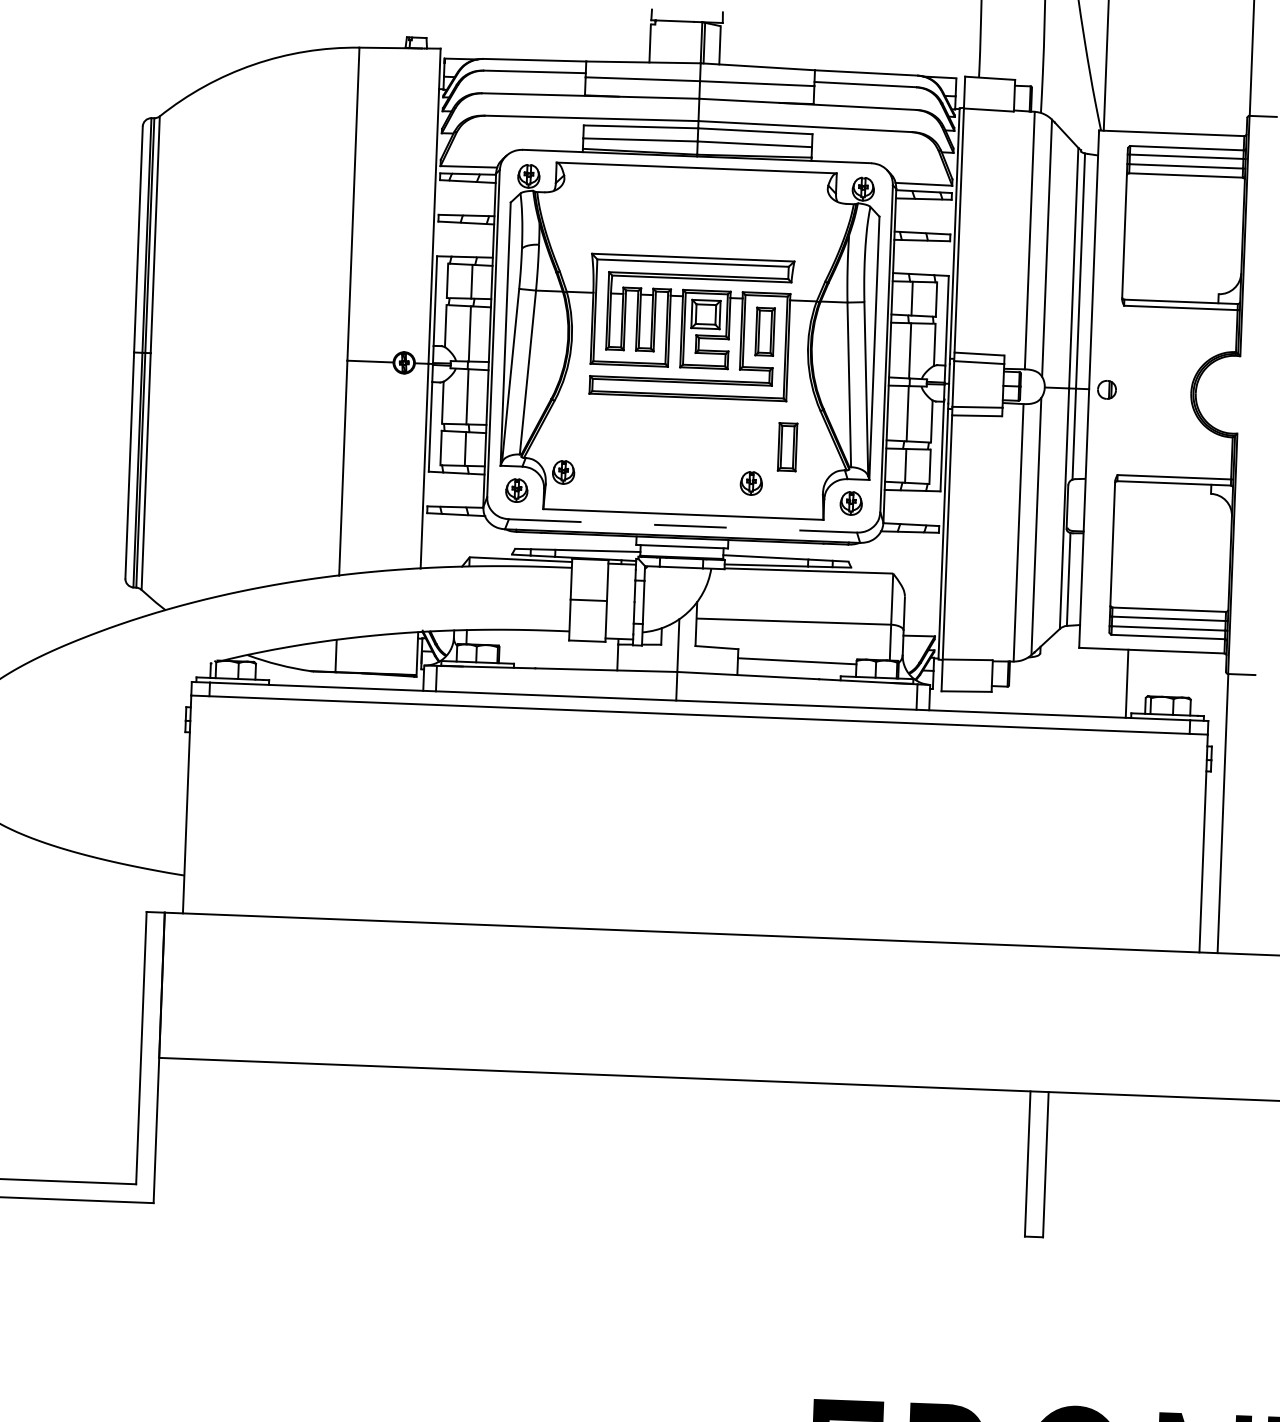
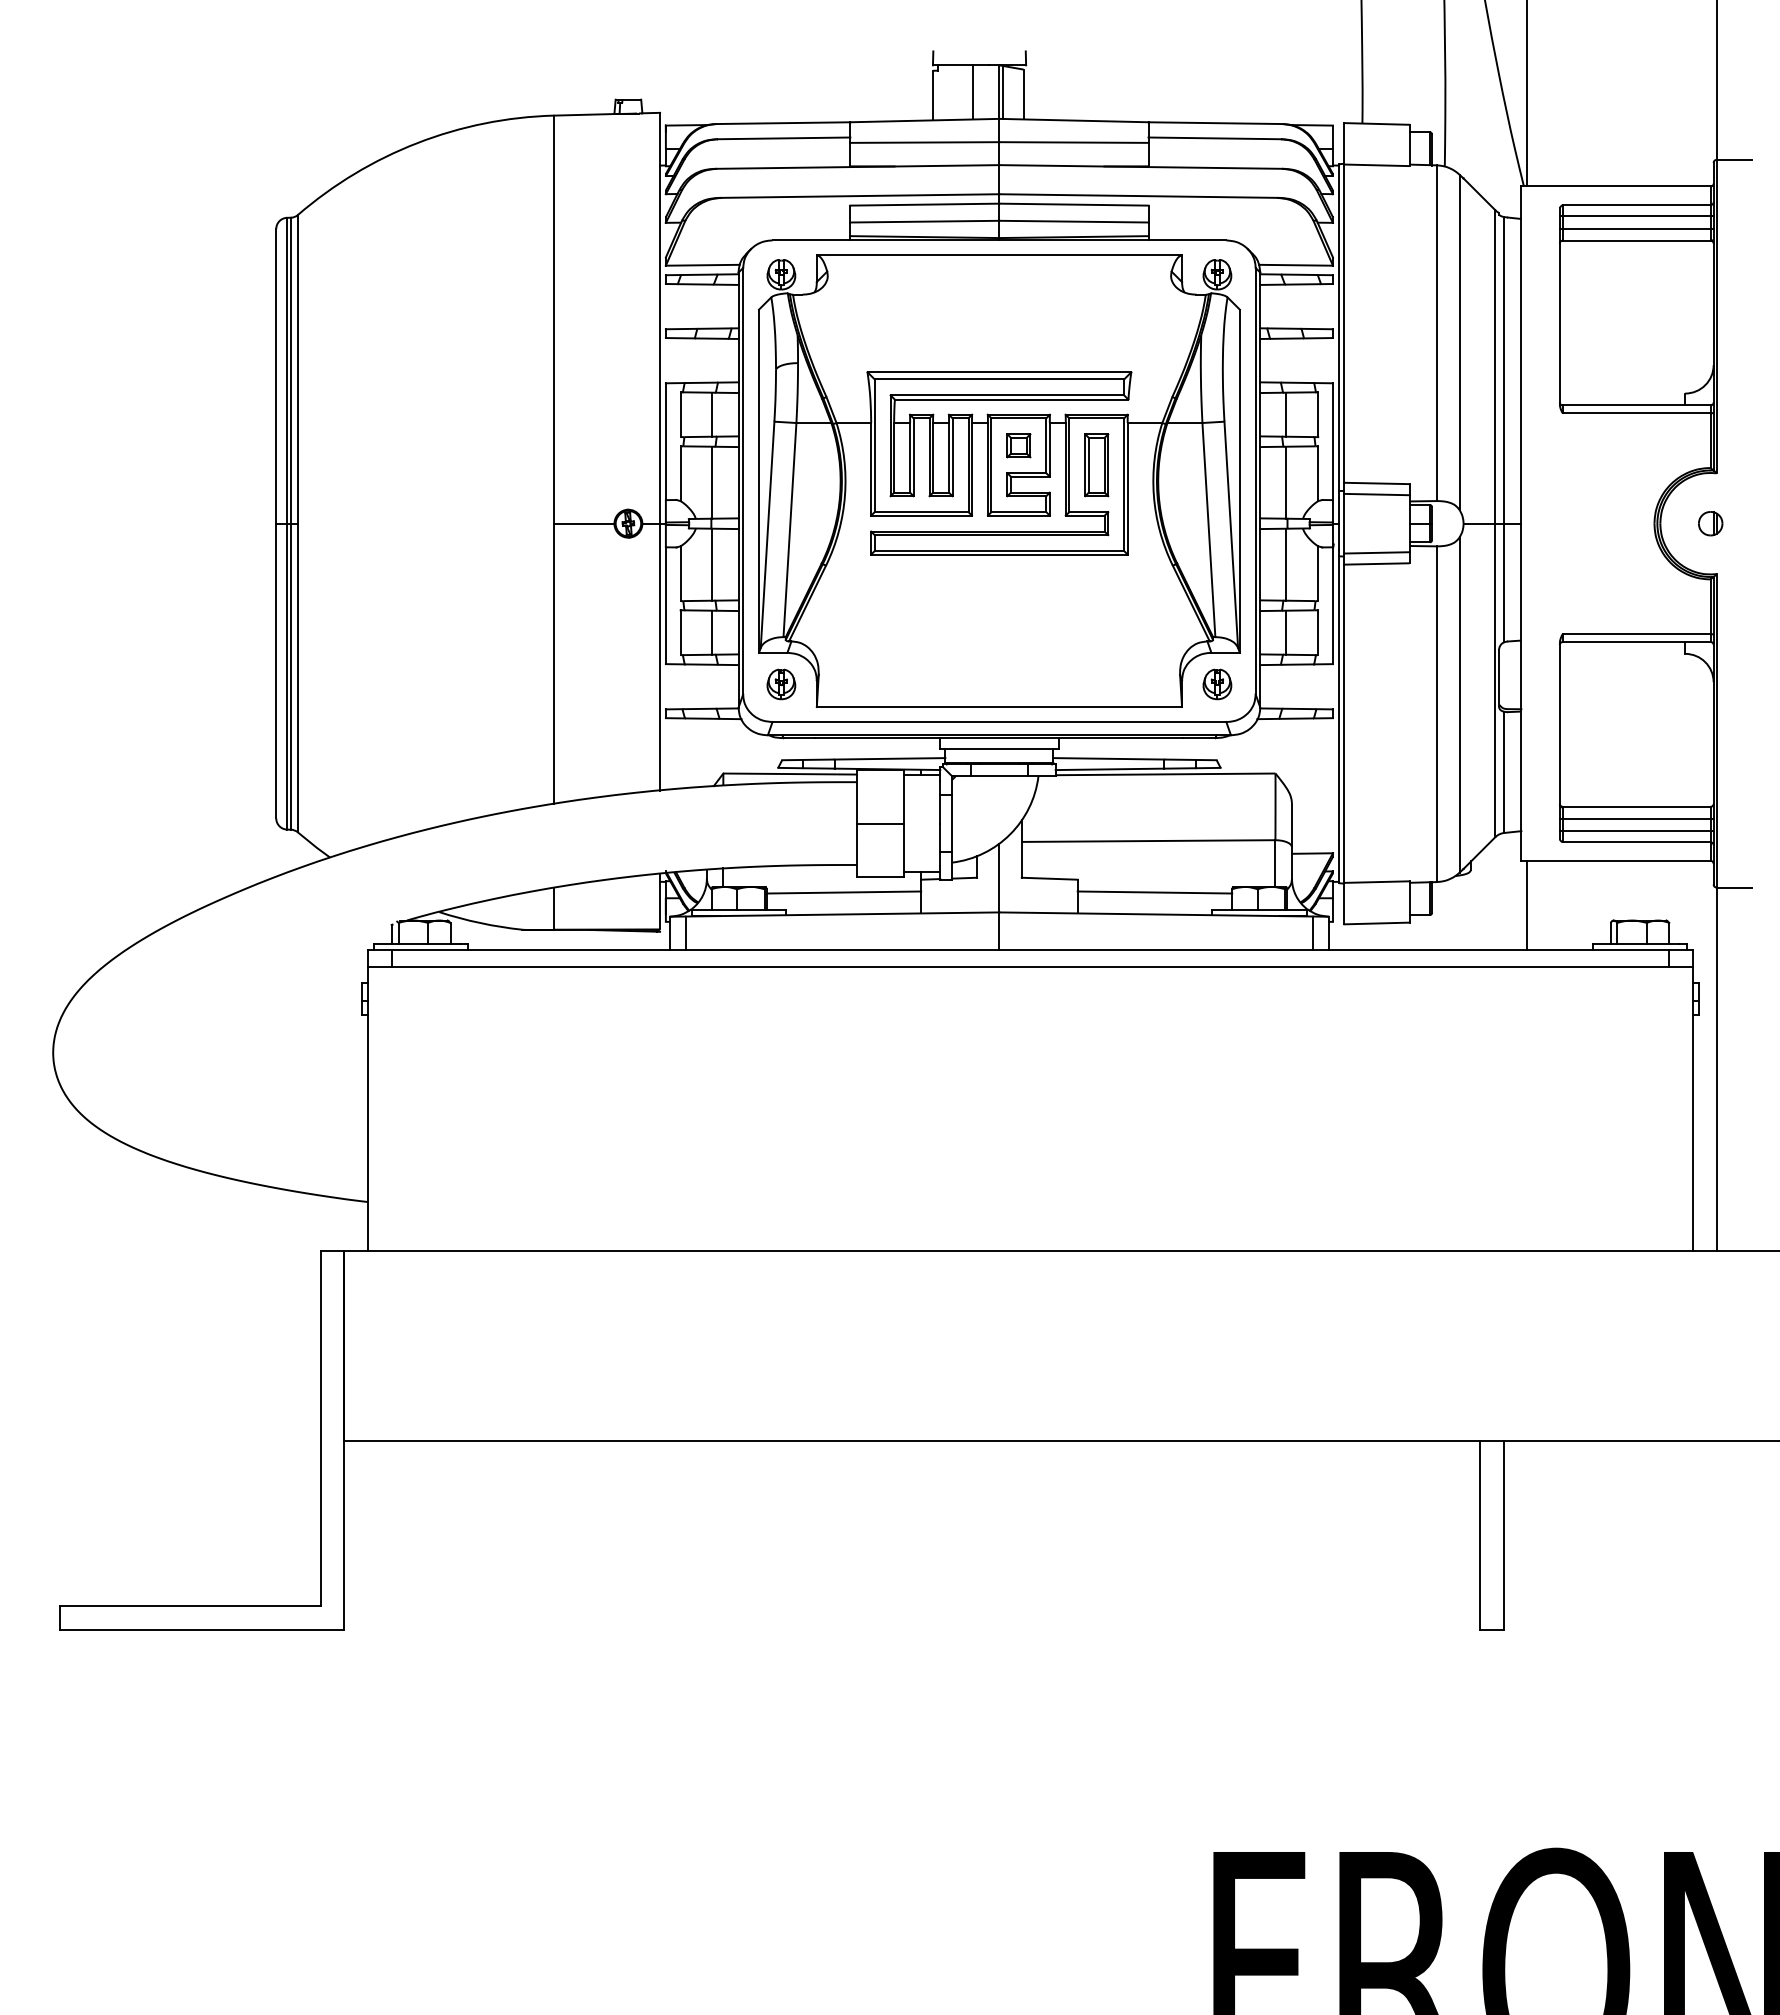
line: (681, 42) -> (973, 92), added
part: (705, 314) -> (1018, 445), size x0.62
part: (1106, 389) -> (1710, 523), moved
part: (787, 447) -> (1131, 614), removed
part: (563, 472) -> (841, 658), removed
part: (751, 483) -> (1086, 663), removed
line: (682, 526) -> (999, 722), dashed -> solid
line: (558, 652) -> (843, 892), added
line: (1127, 683) -> (1527, 904), moved

